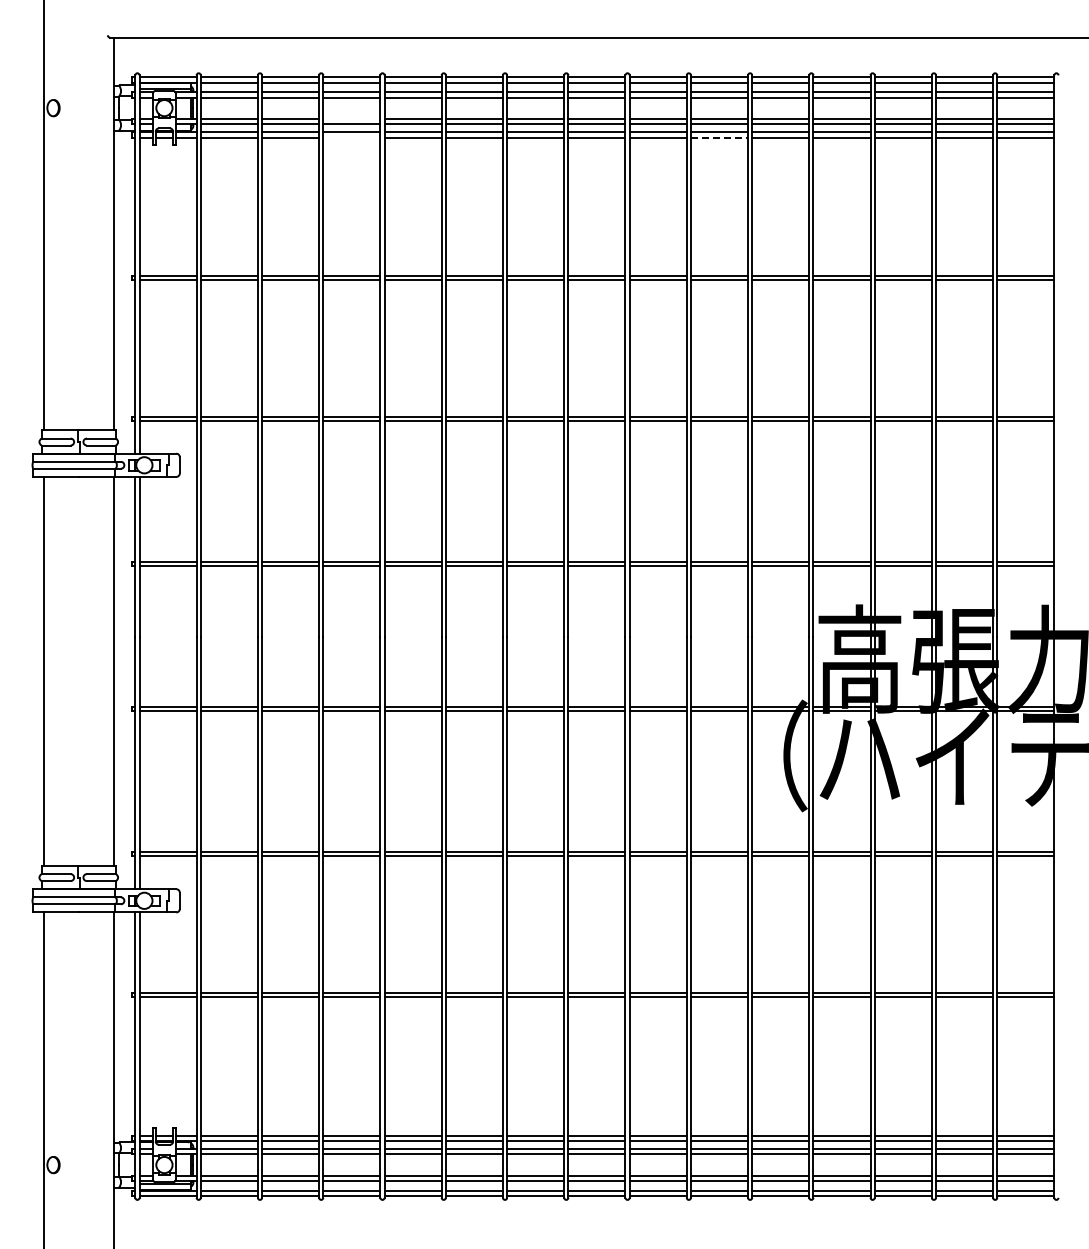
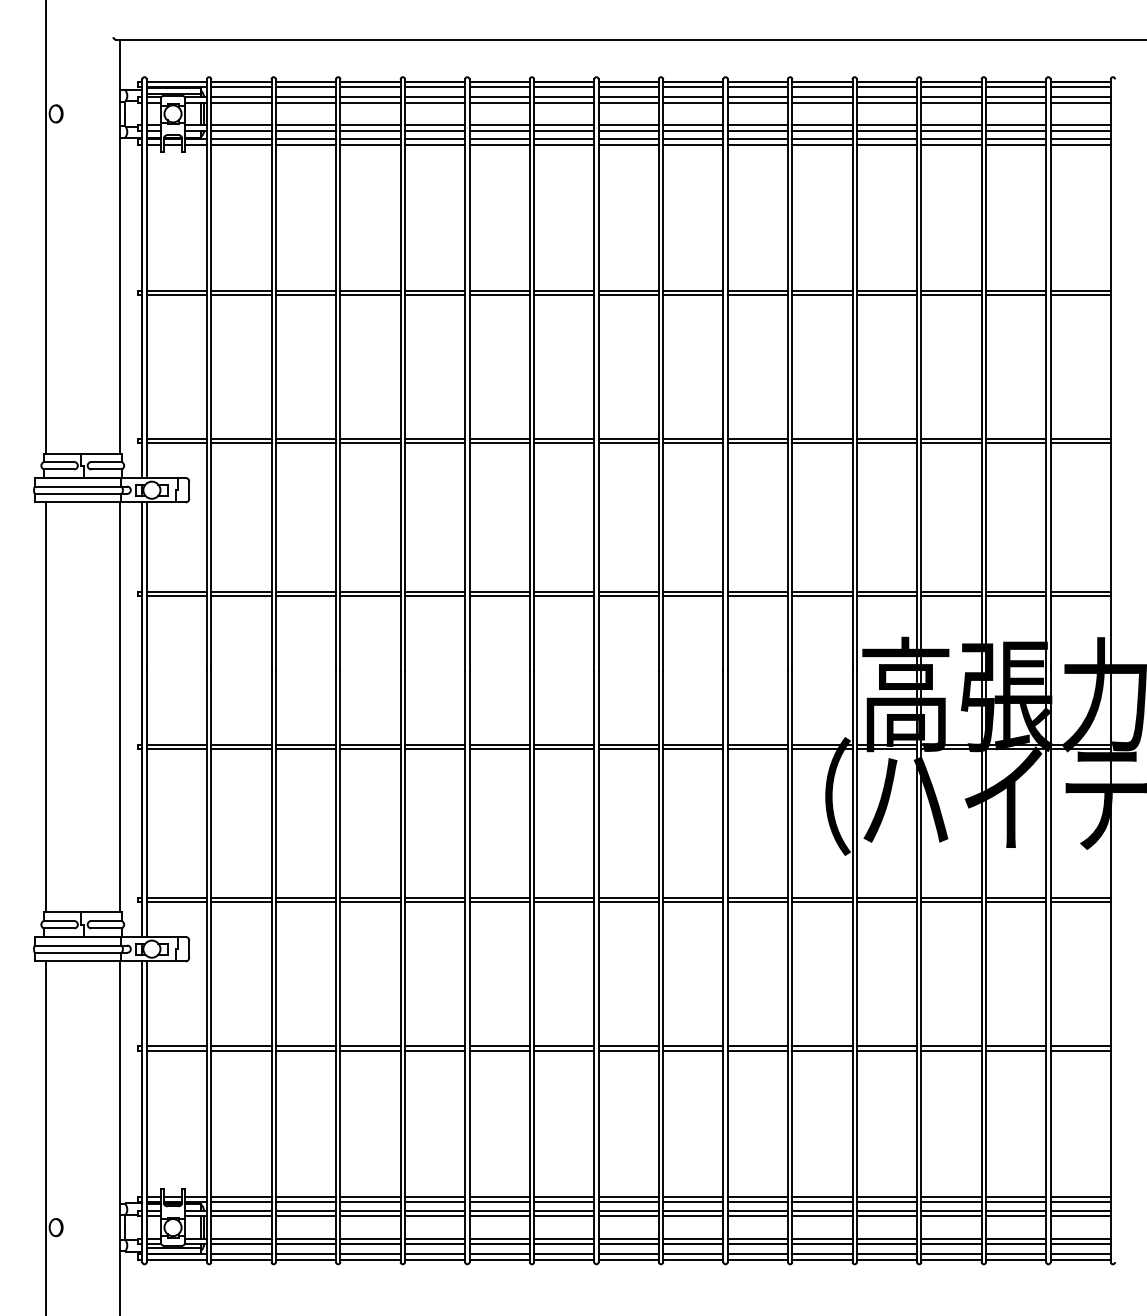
line: (351, 118) -> (370, 124), added
line: (351, 137) -> (370, 144), added
line: (719, 137) -> (757, 144), dashed -> solid

